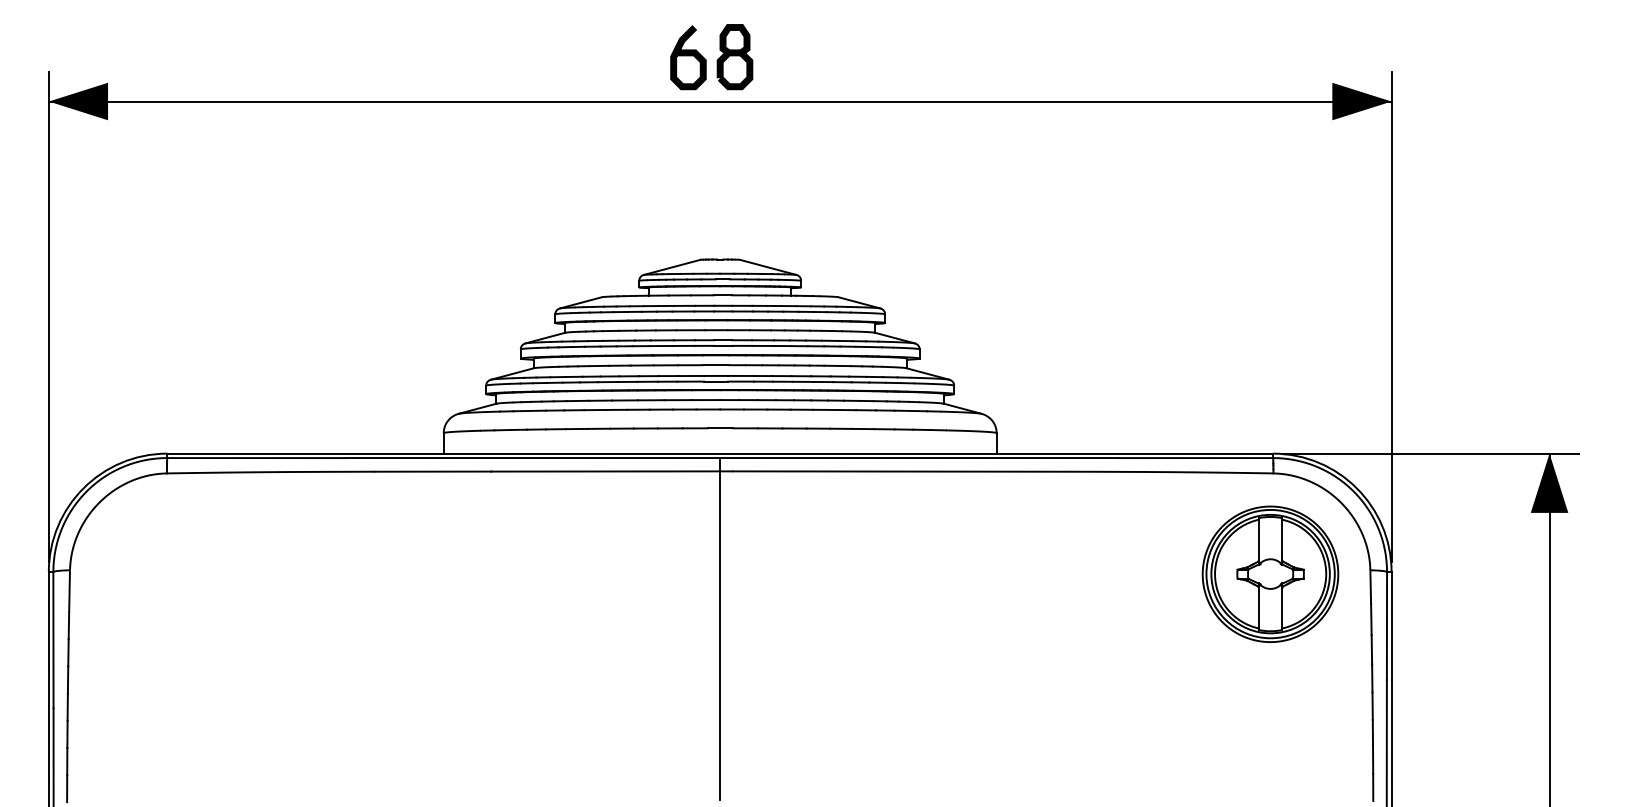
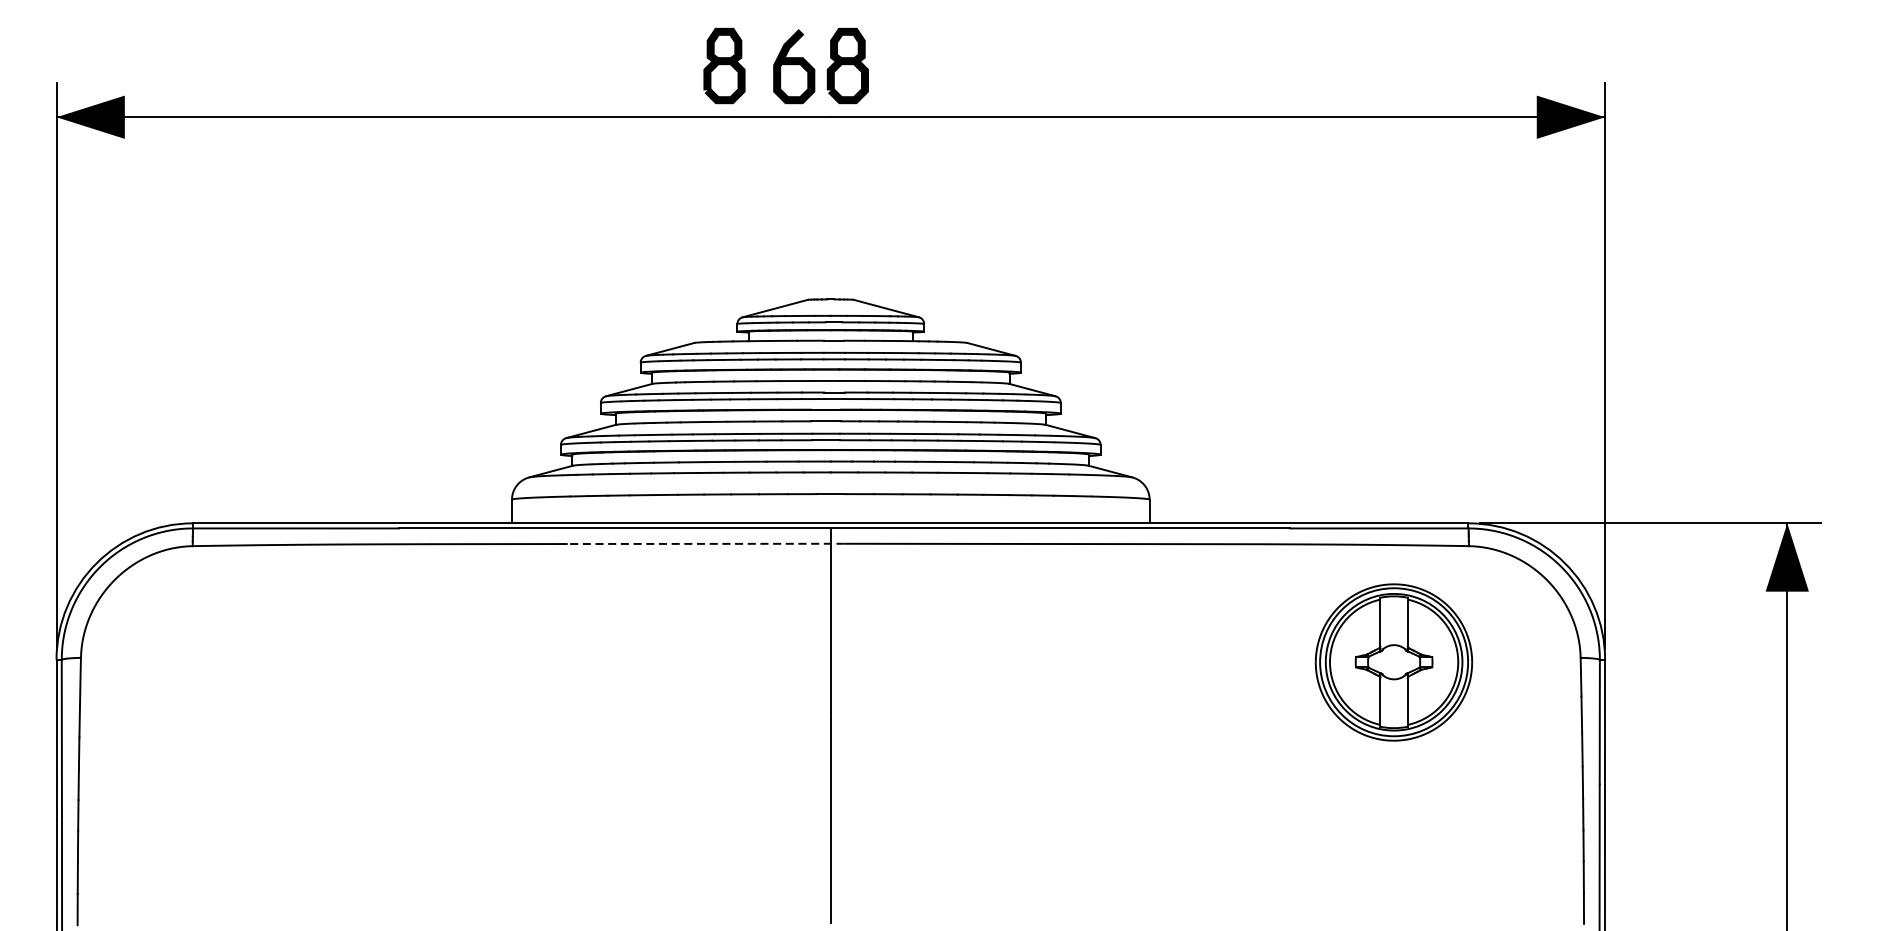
part: (627, 57) -> (723, 66), added
line: (611, 471) -> (705, 543), solid -> dashed
part: (1270, 573) -> (1393, 661), moved

